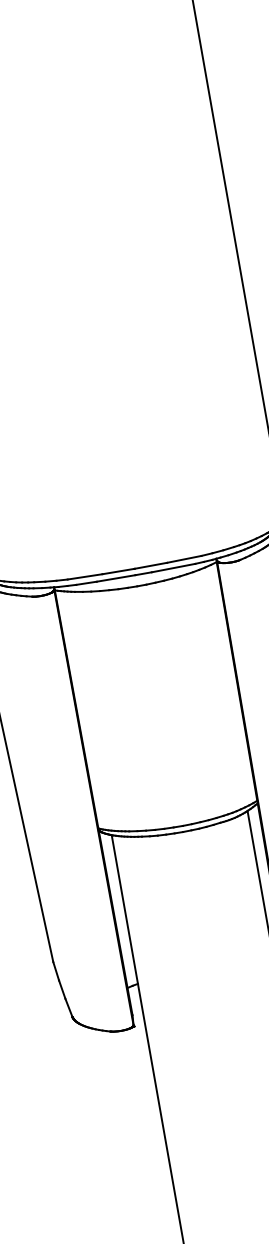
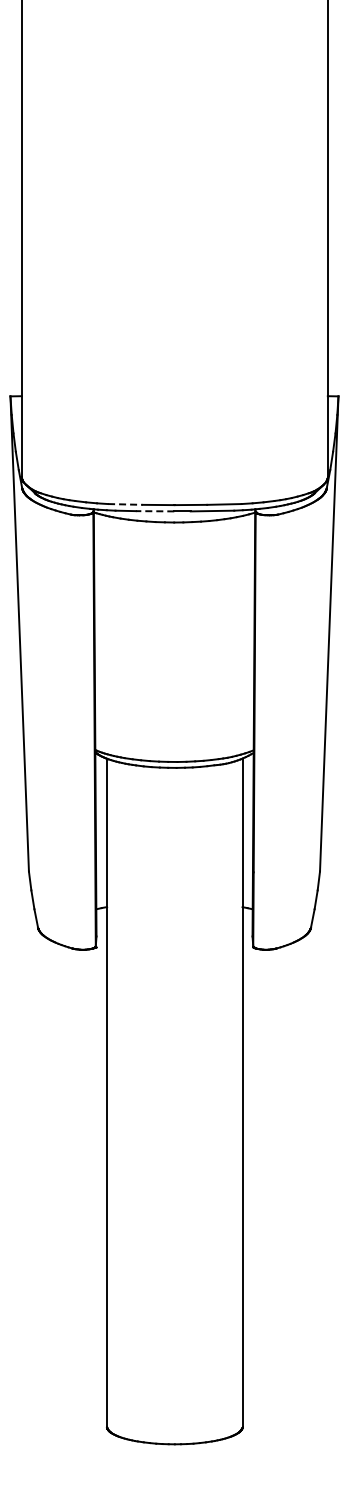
line: (85, 576) -> (125, 504), solid -> dashed
line: (115, 578) -> (154, 511), solid -> dashed

